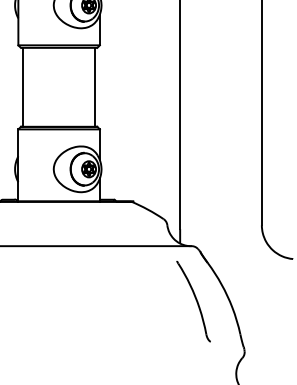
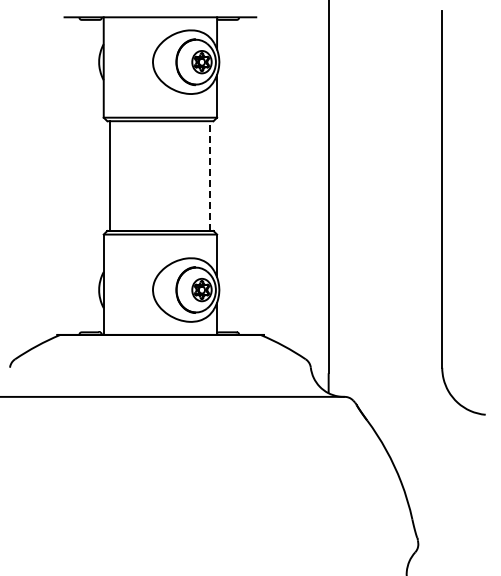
line: (95, 87) -> (210, 176), solid -> dashed
part: (193, 301) -> (347, 473), removed

